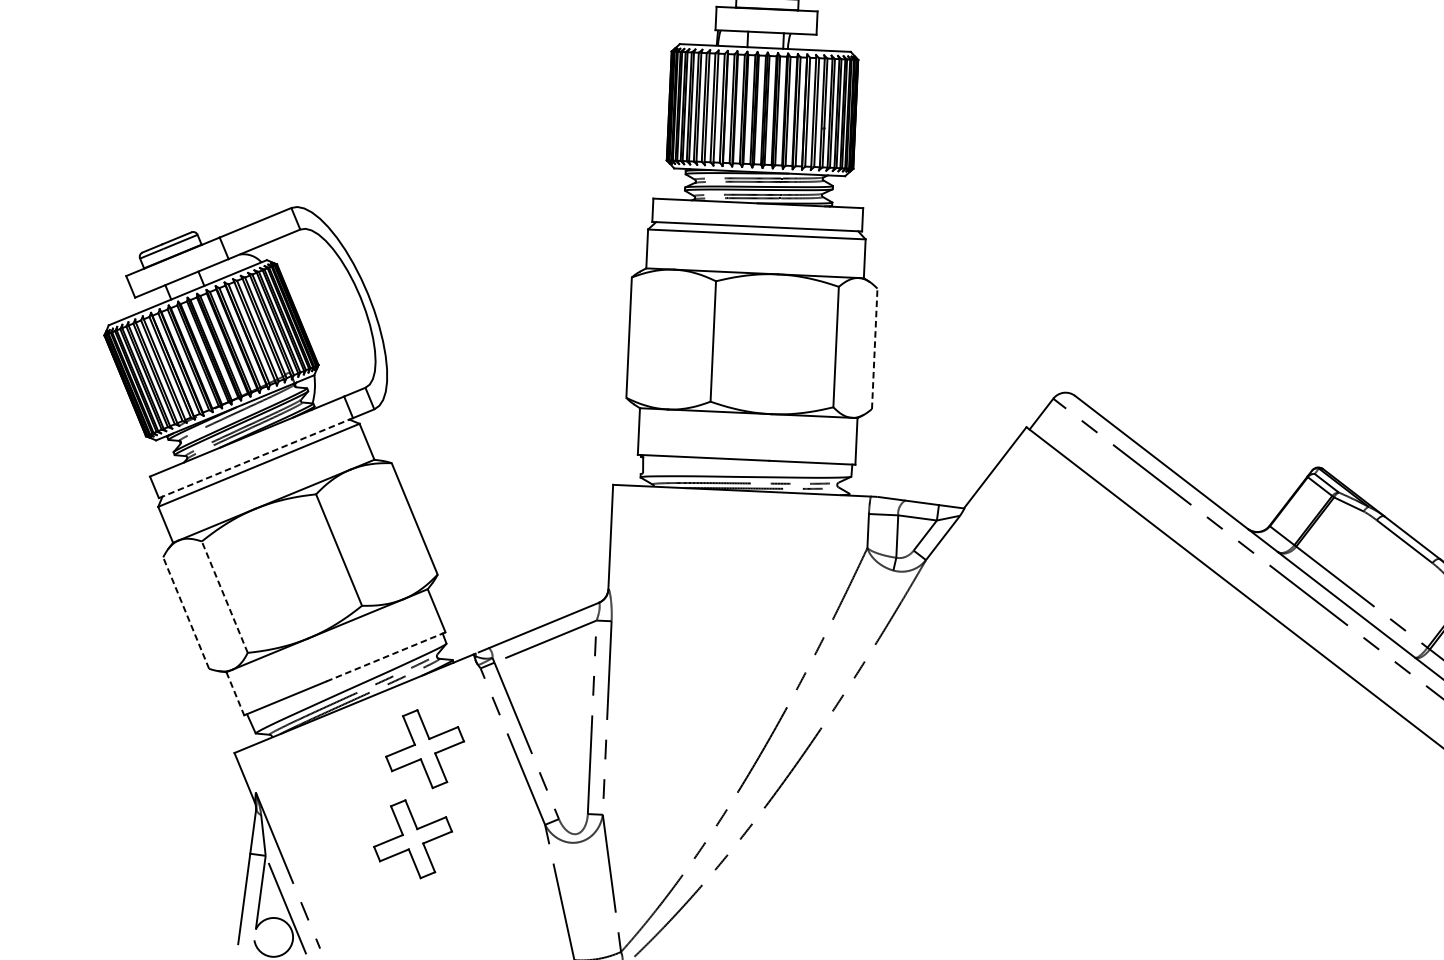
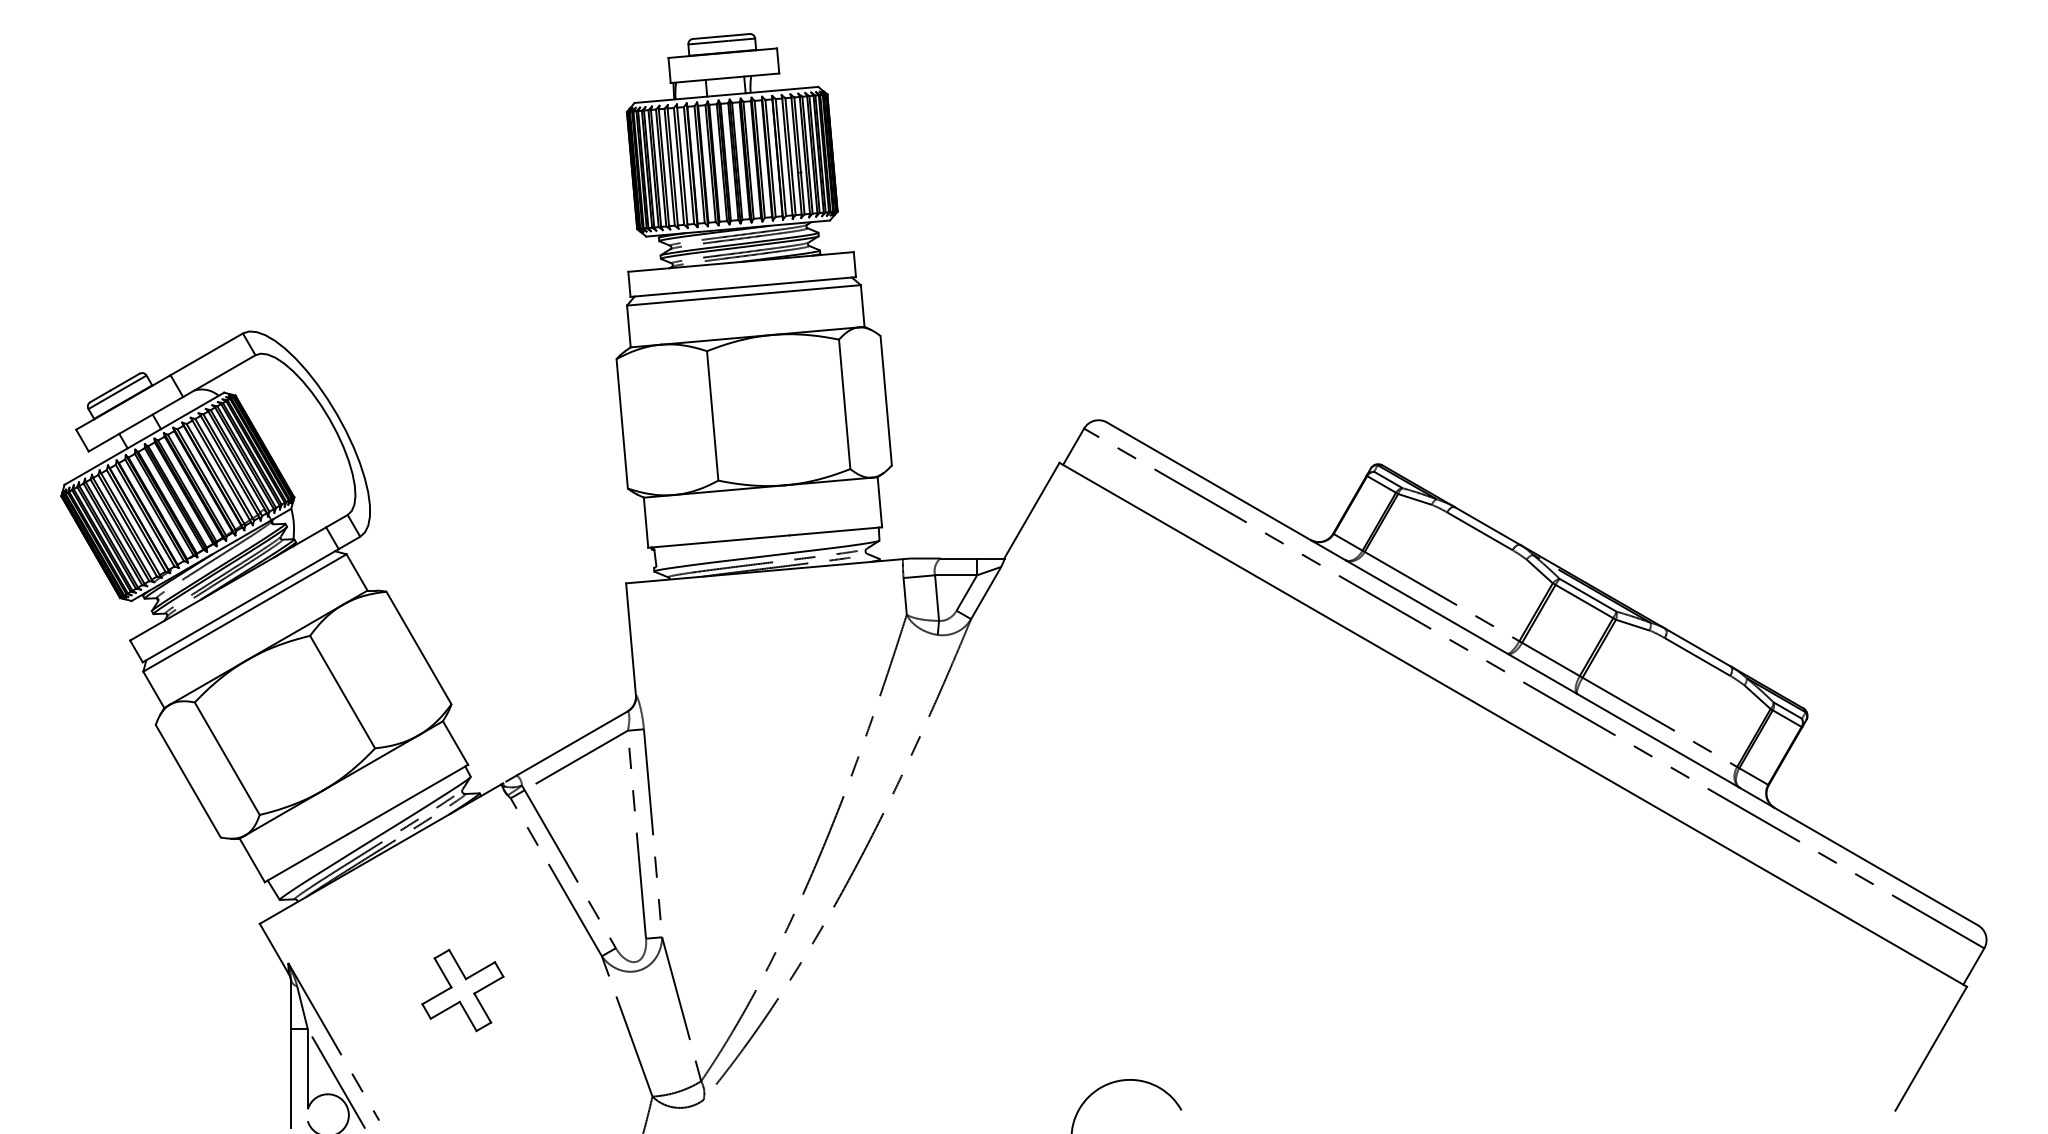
line: (875, 348) -> (886, 400), dashed -> solid
line: (256, 458) -> (241, 605), dashed -> solid
line: (225, 597) -> (227, 758), dashed -> solid
line: (186, 613) -> (188, 781), dashed -> solid
line: (386, 656) -> (408, 799), dashed -> solid
line: (235, 693) -> (252, 860), dashed -> solid
part: (424, 749) -> (462, 892), removed

